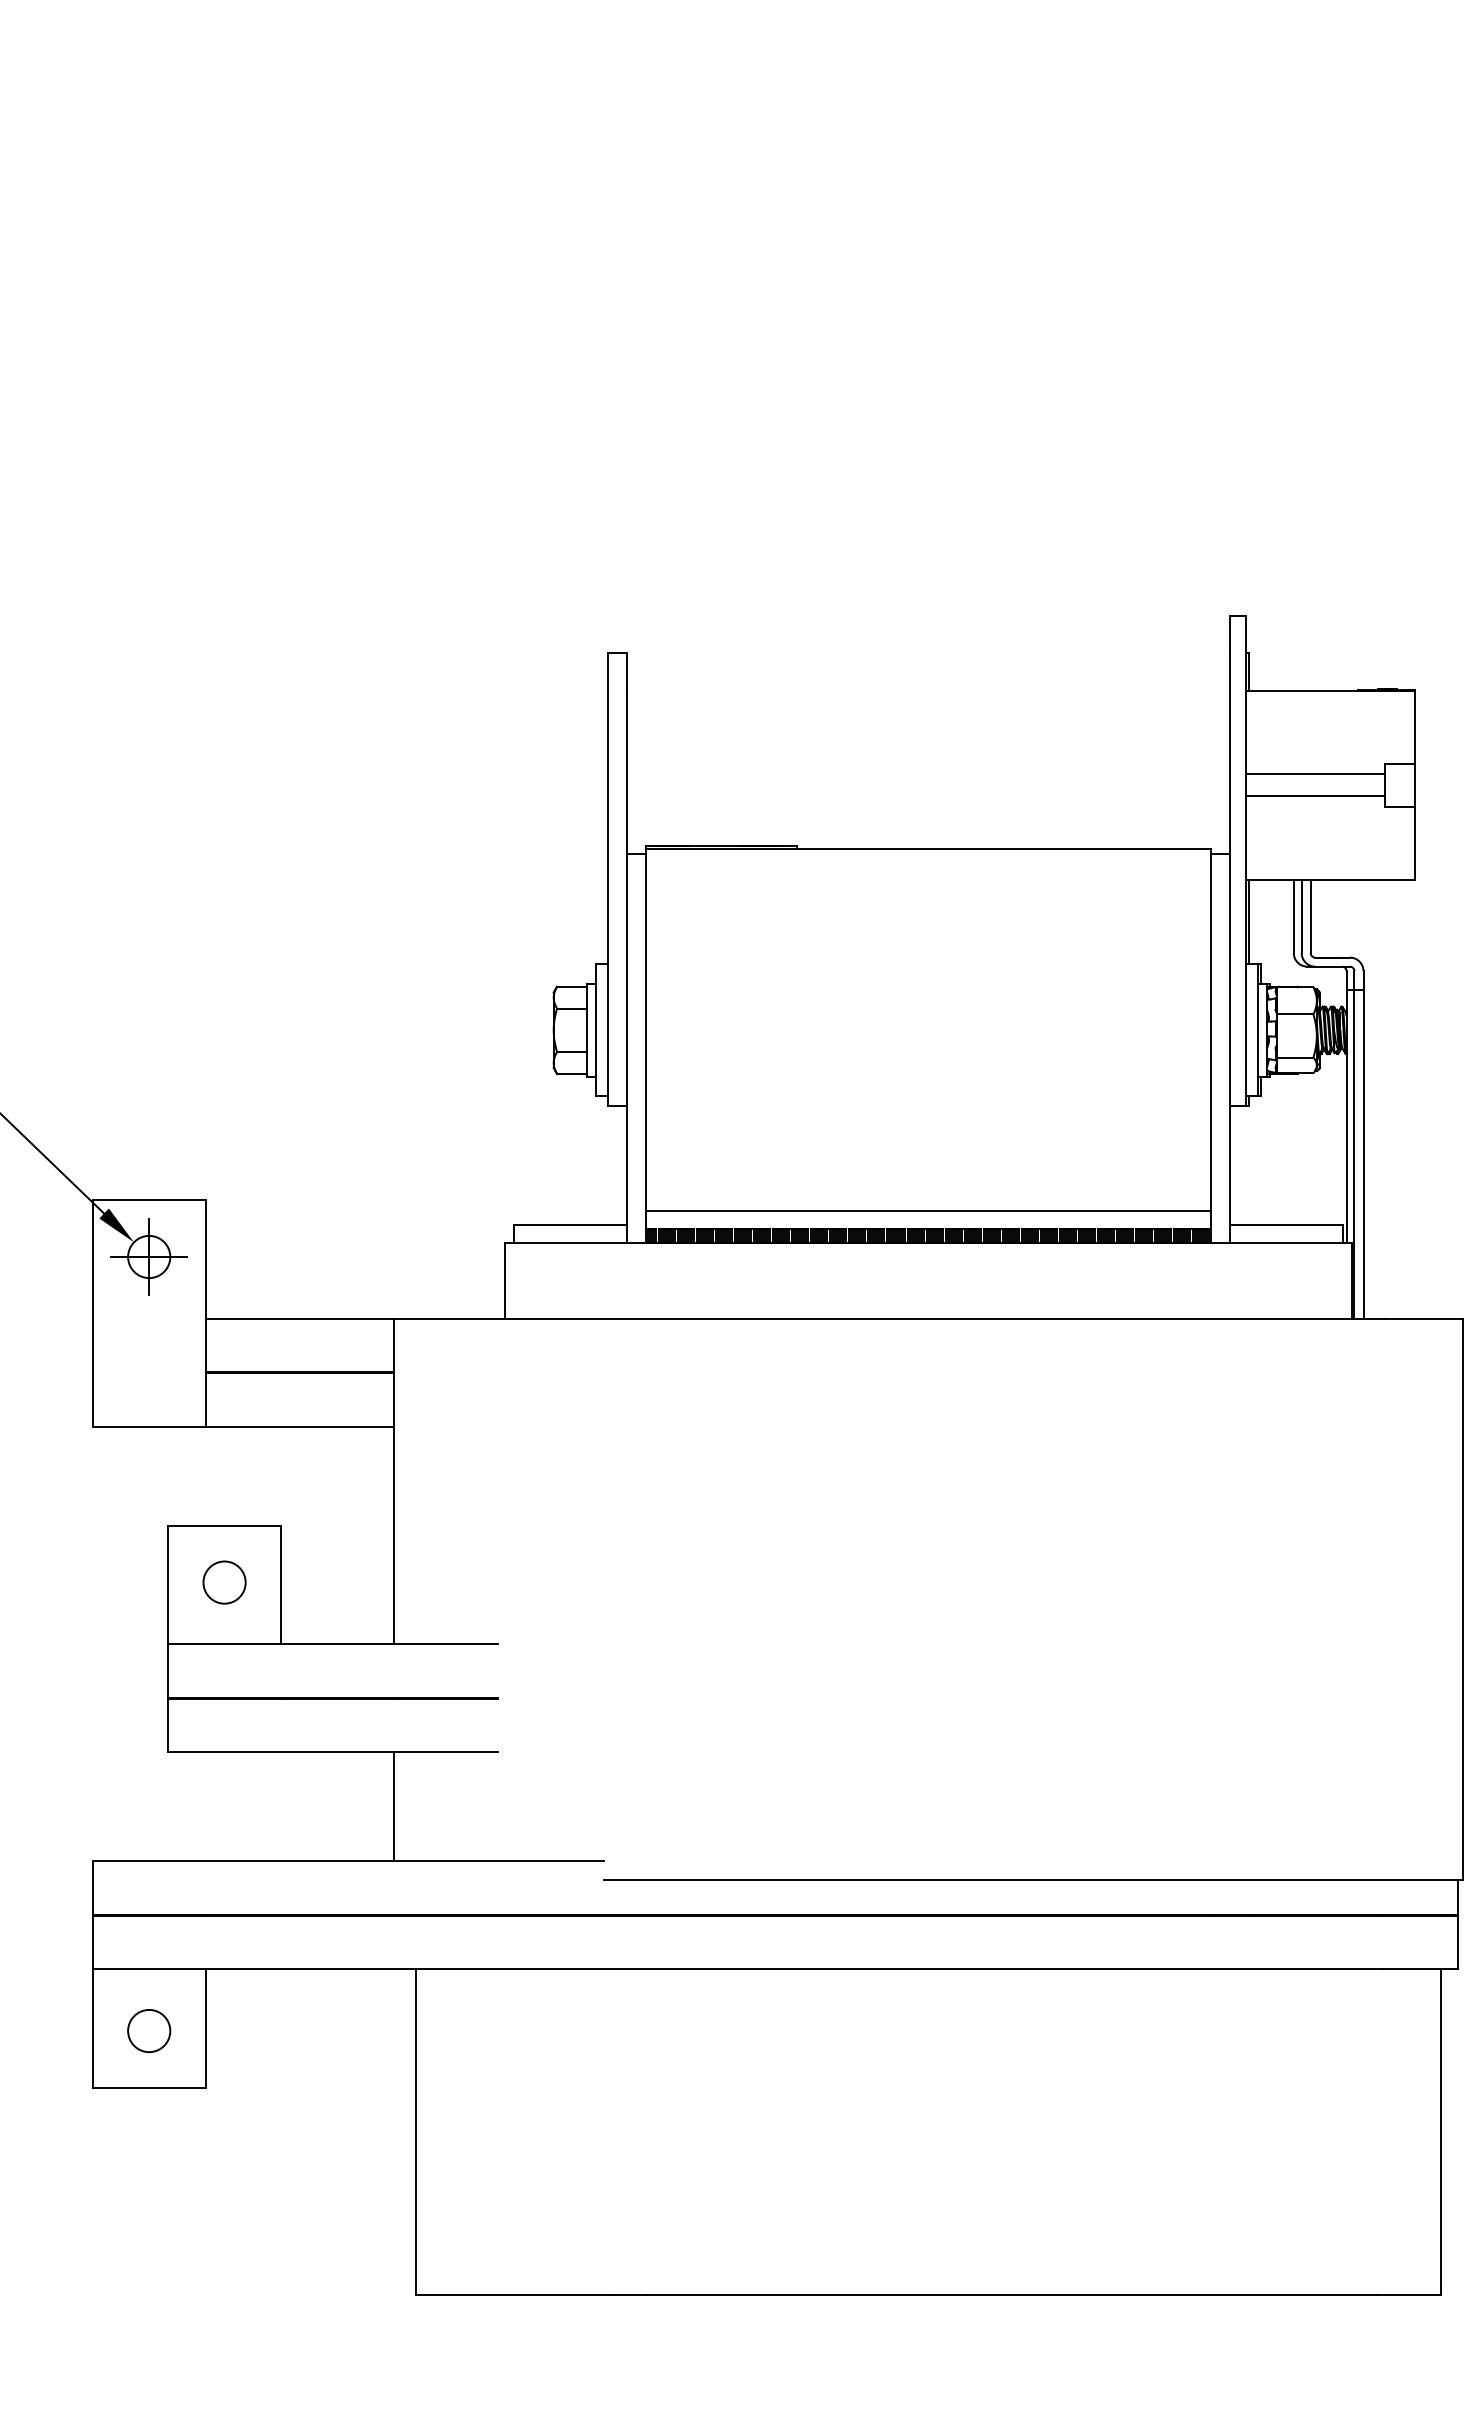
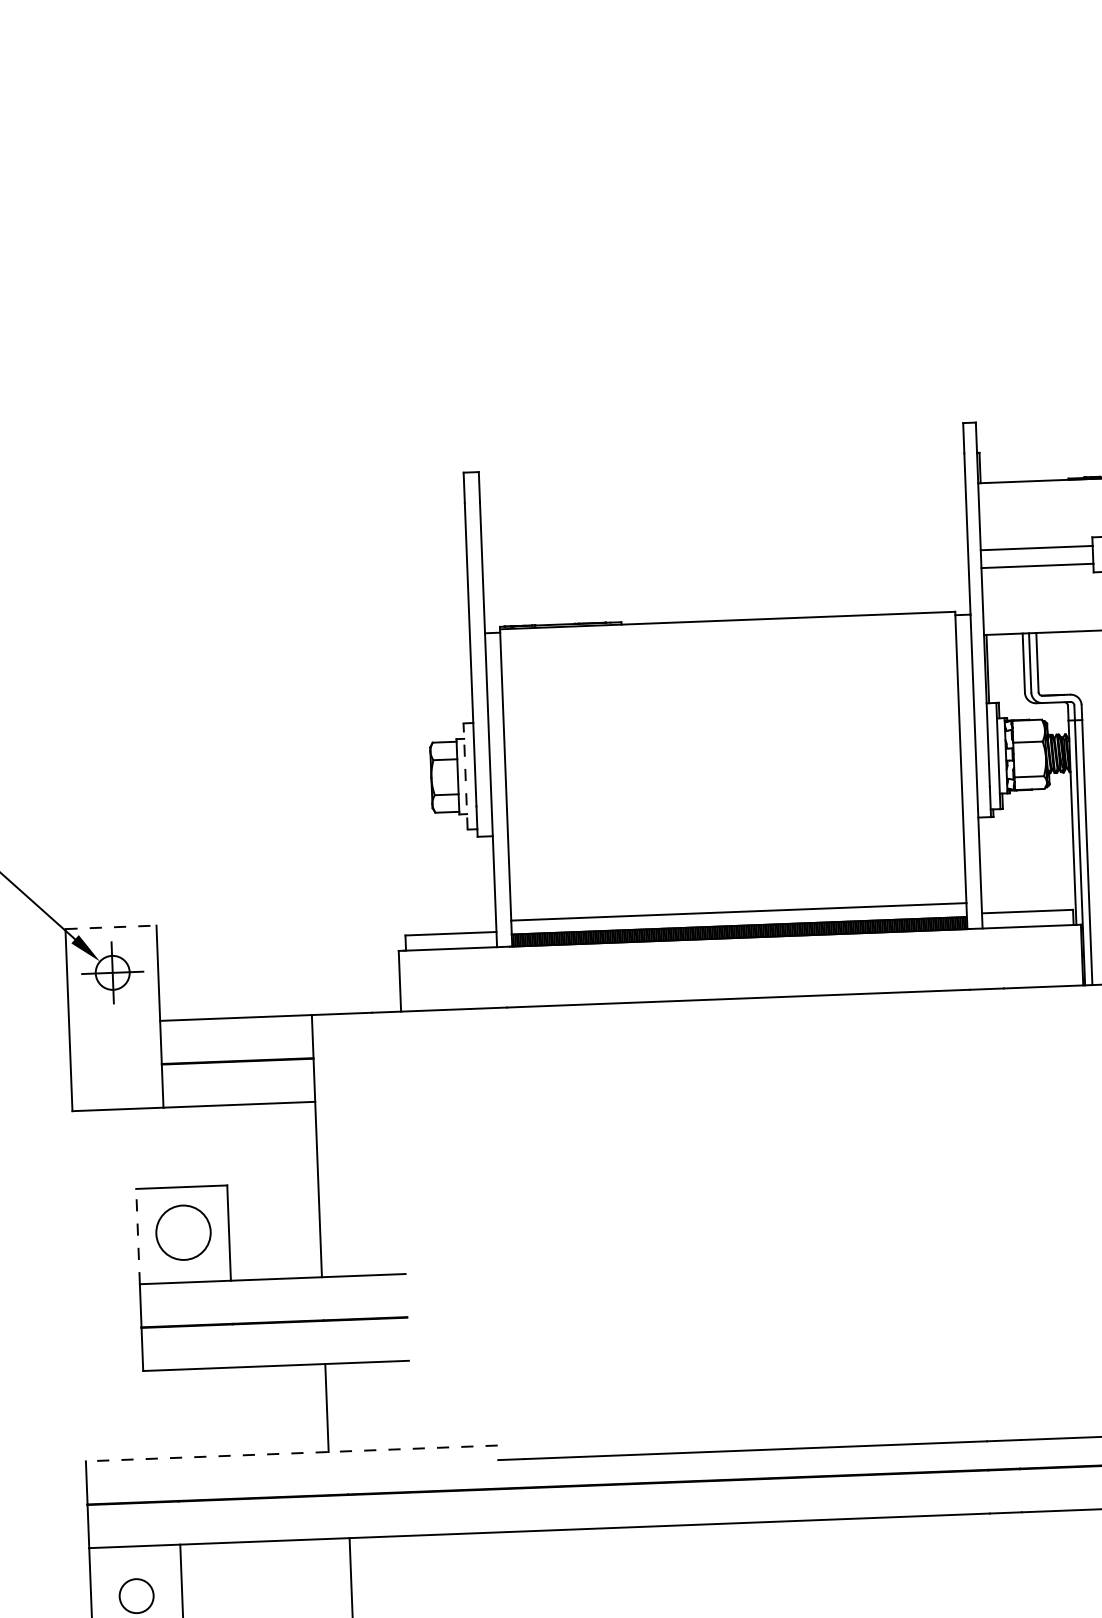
line: (596, 1030) -> (465, 776), solid -> dashed
line: (149, 1200) -> (111, 927), solid -> dashed
circle: (224, 1582) -> (183, 1232), size x1.6
line: (168, 1584) -> (138, 1235), solid -> dashed
line: (348, 1861) -> (291, 1453), solid -> dashed

